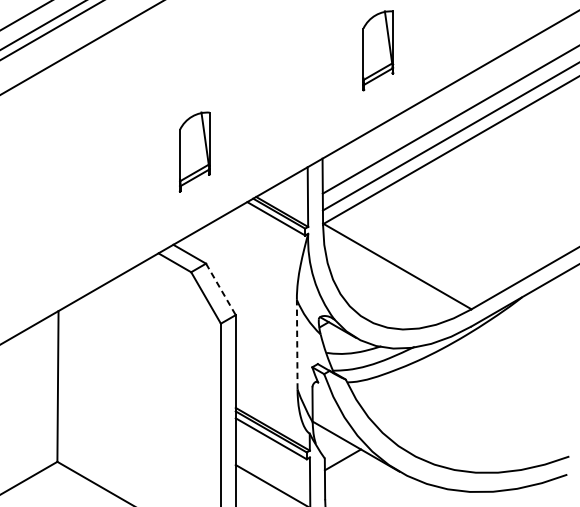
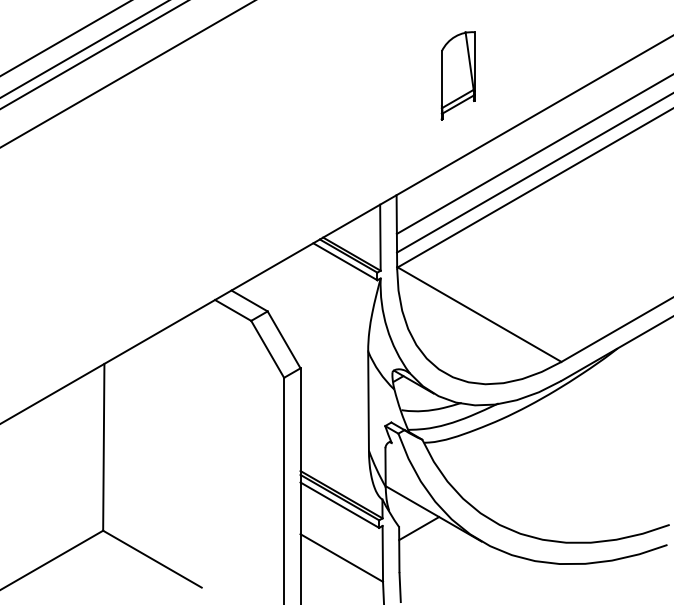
part: (194, 151) -> (254, 187), removed
line: (221, 289) -> (284, 339), dashed -> solid
line: (297, 345) -> (368, 401), dashed -> solid

